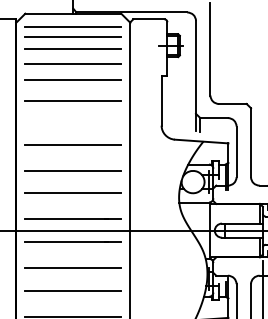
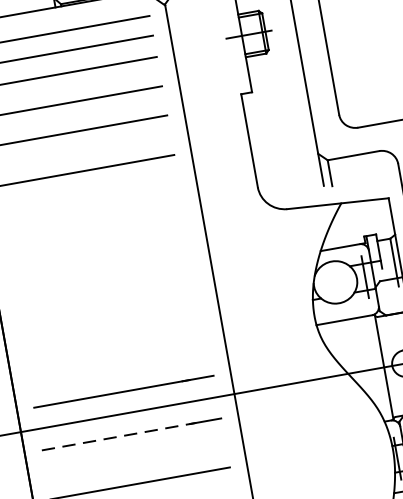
line: (73, 144) -> (99, 251), removed
line: (73, 170) -> (108, 300), removed
line: (73, 193) -> (115, 343), removed
line: (67, 242) -> (120, 437), solid -> dashed

